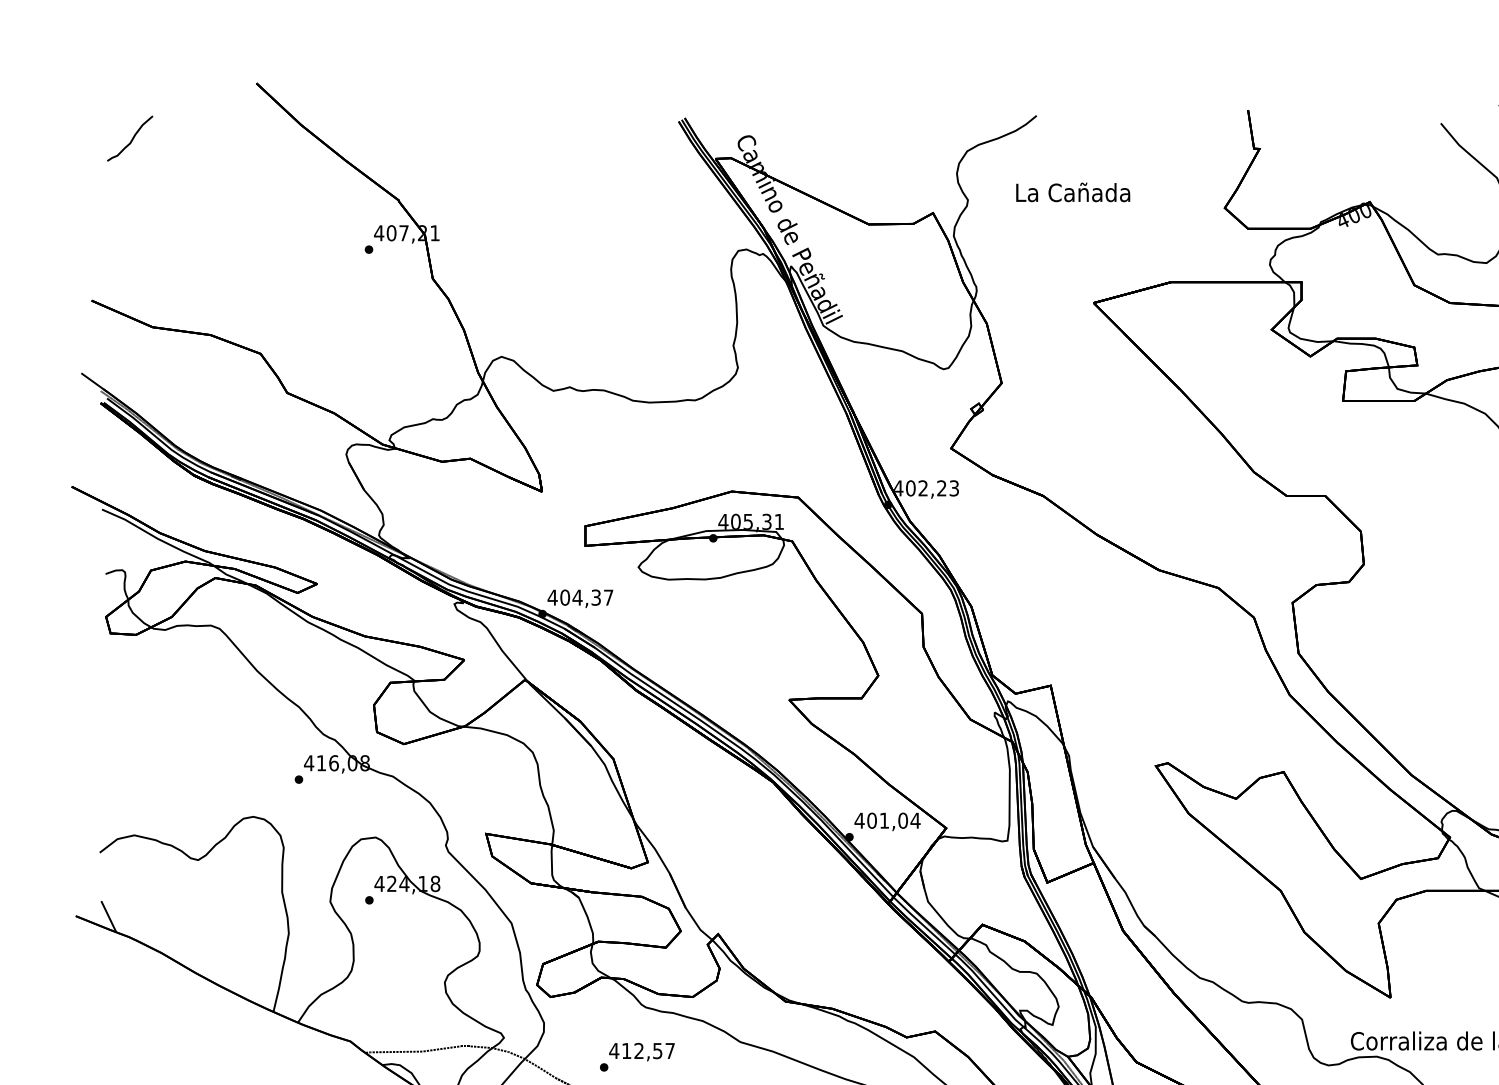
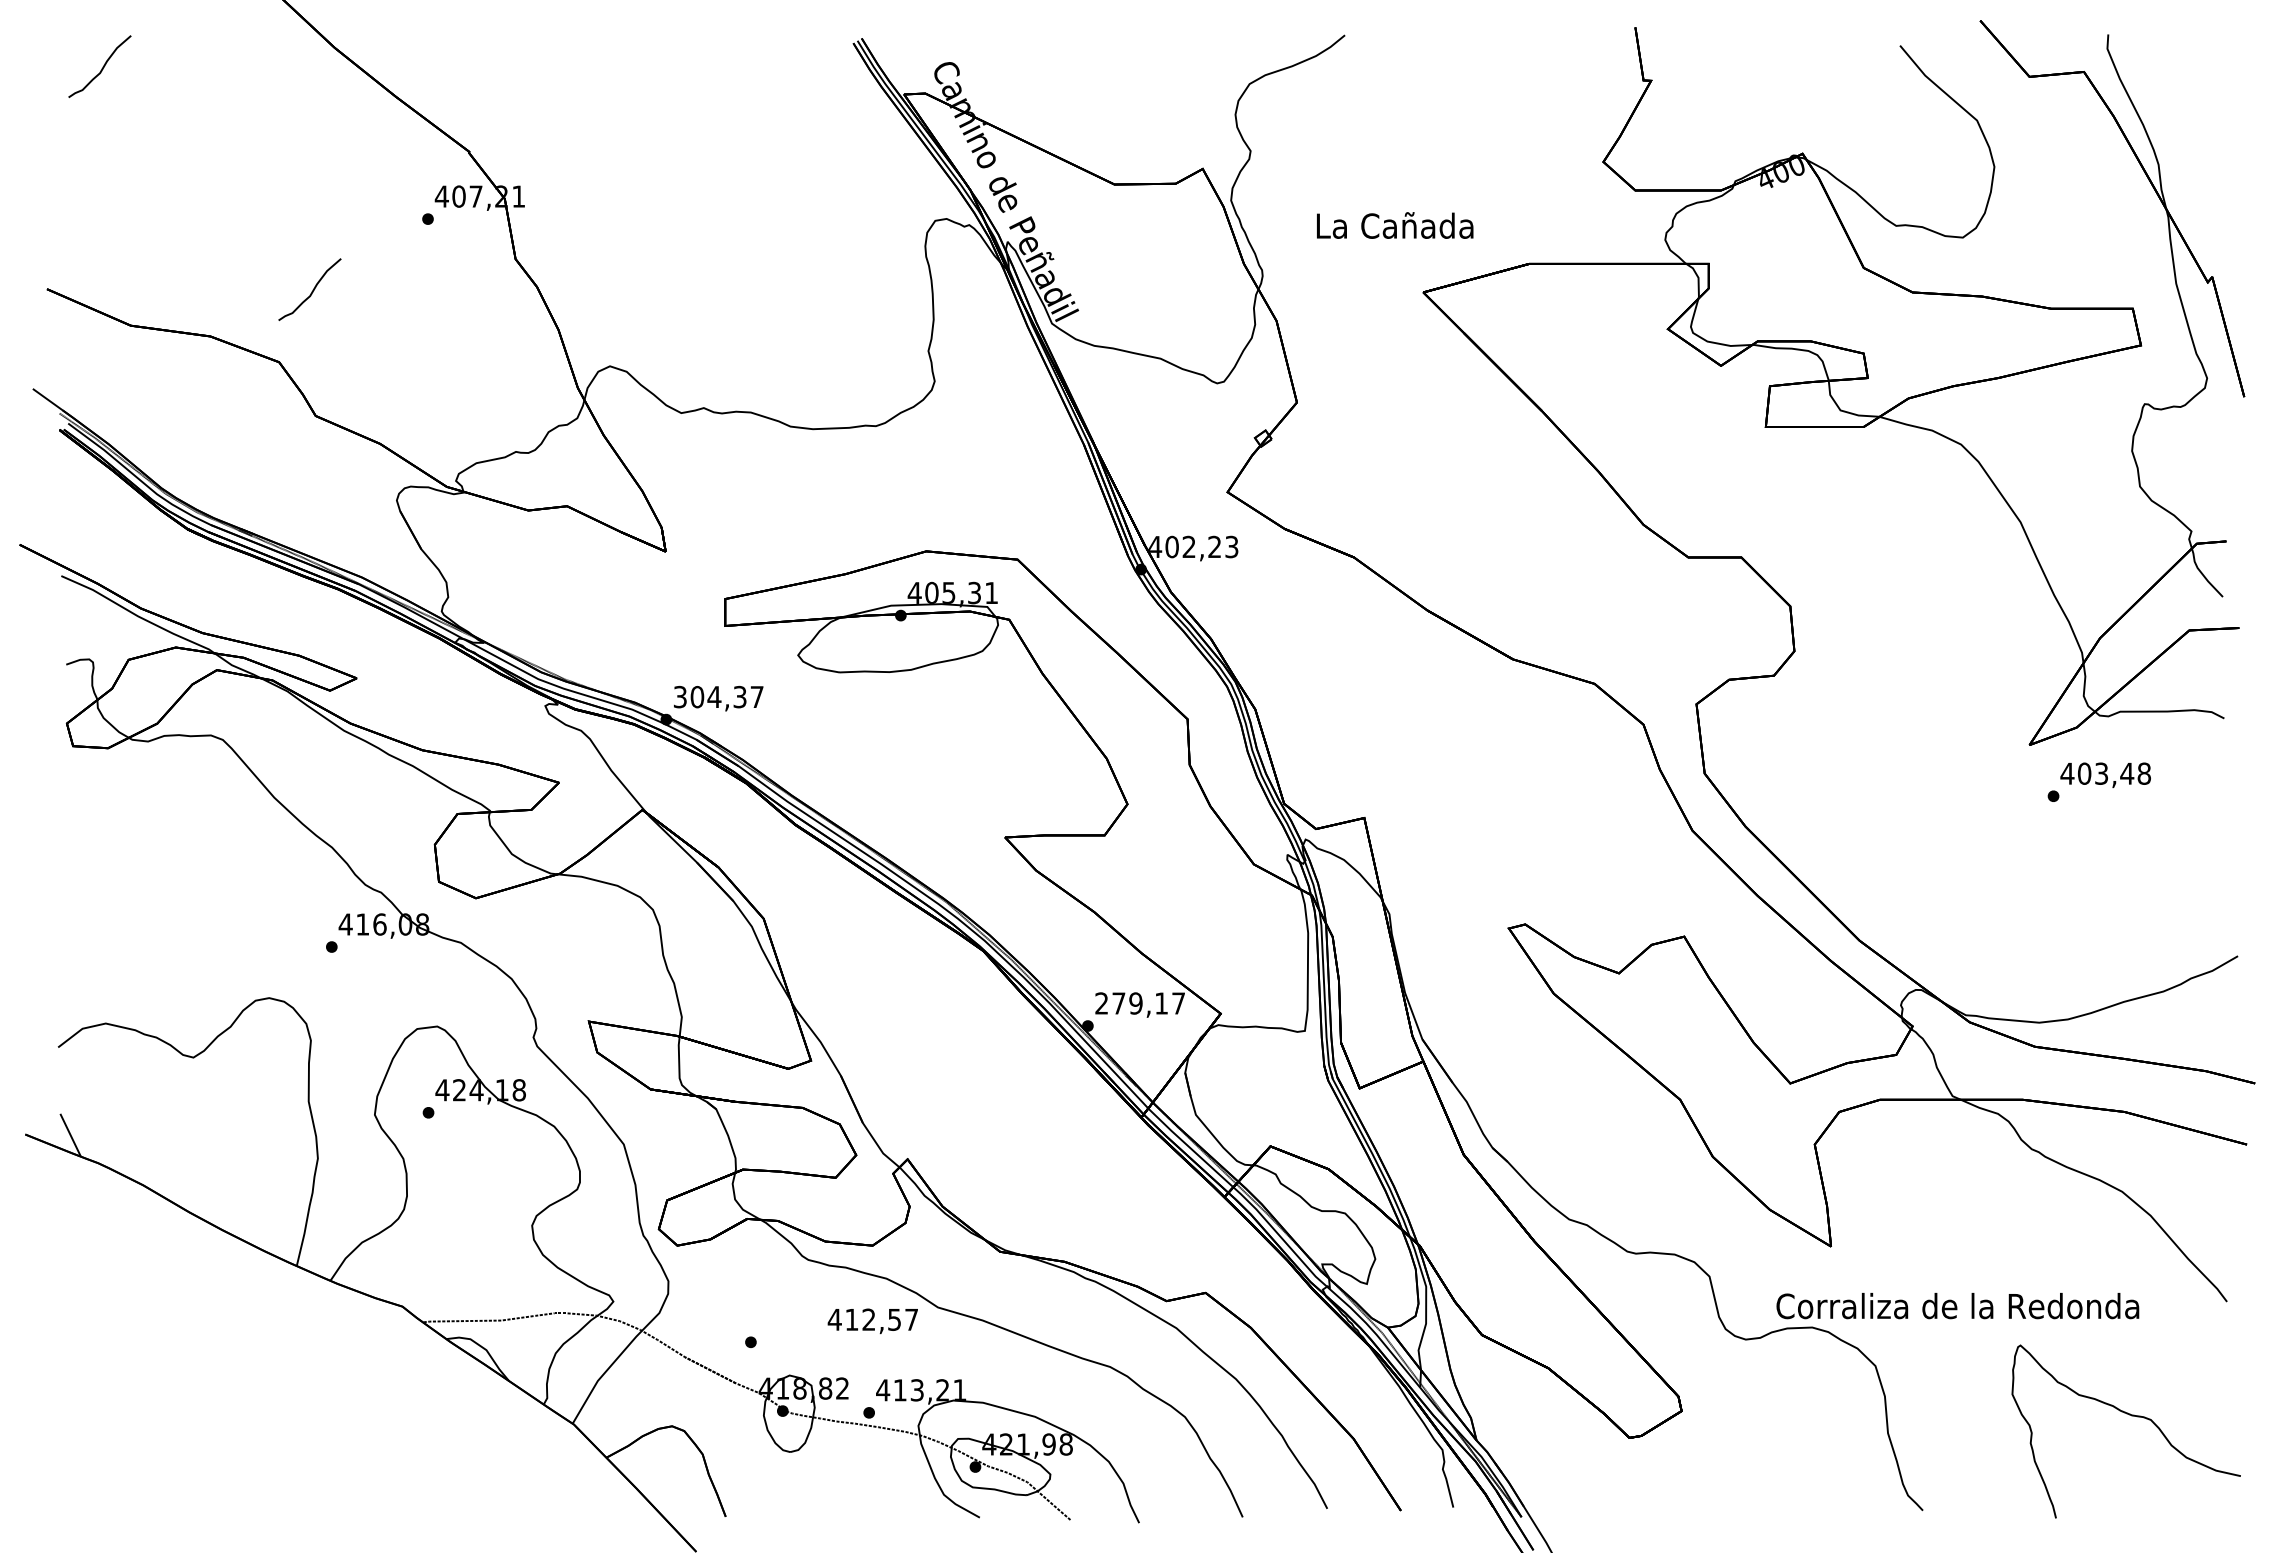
text: (1073, 192) -> (1395, 225), moved
part: (282, 300) -> (309, 289), added
text: (552, 597) -> (680, 696), 404,37 -> 304,37
text: (887, 820) -> (1139, 1003), 401,04 -> 279,17
text: (641, 1052) -> (872, 1321), moved

